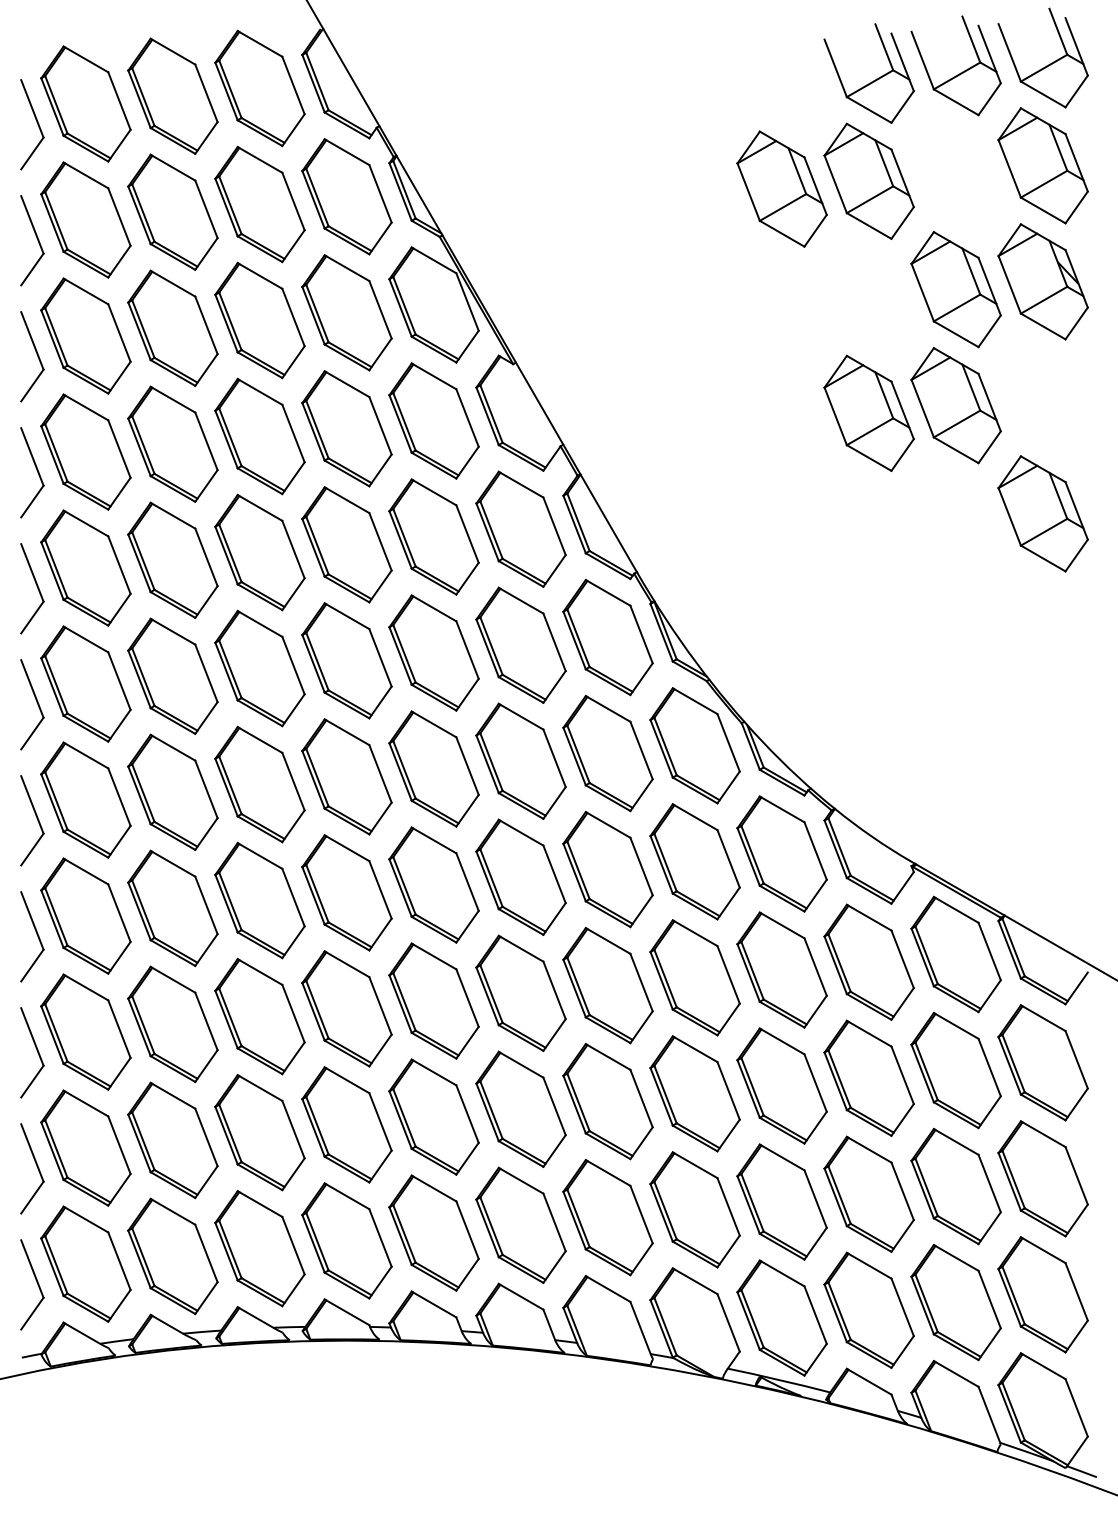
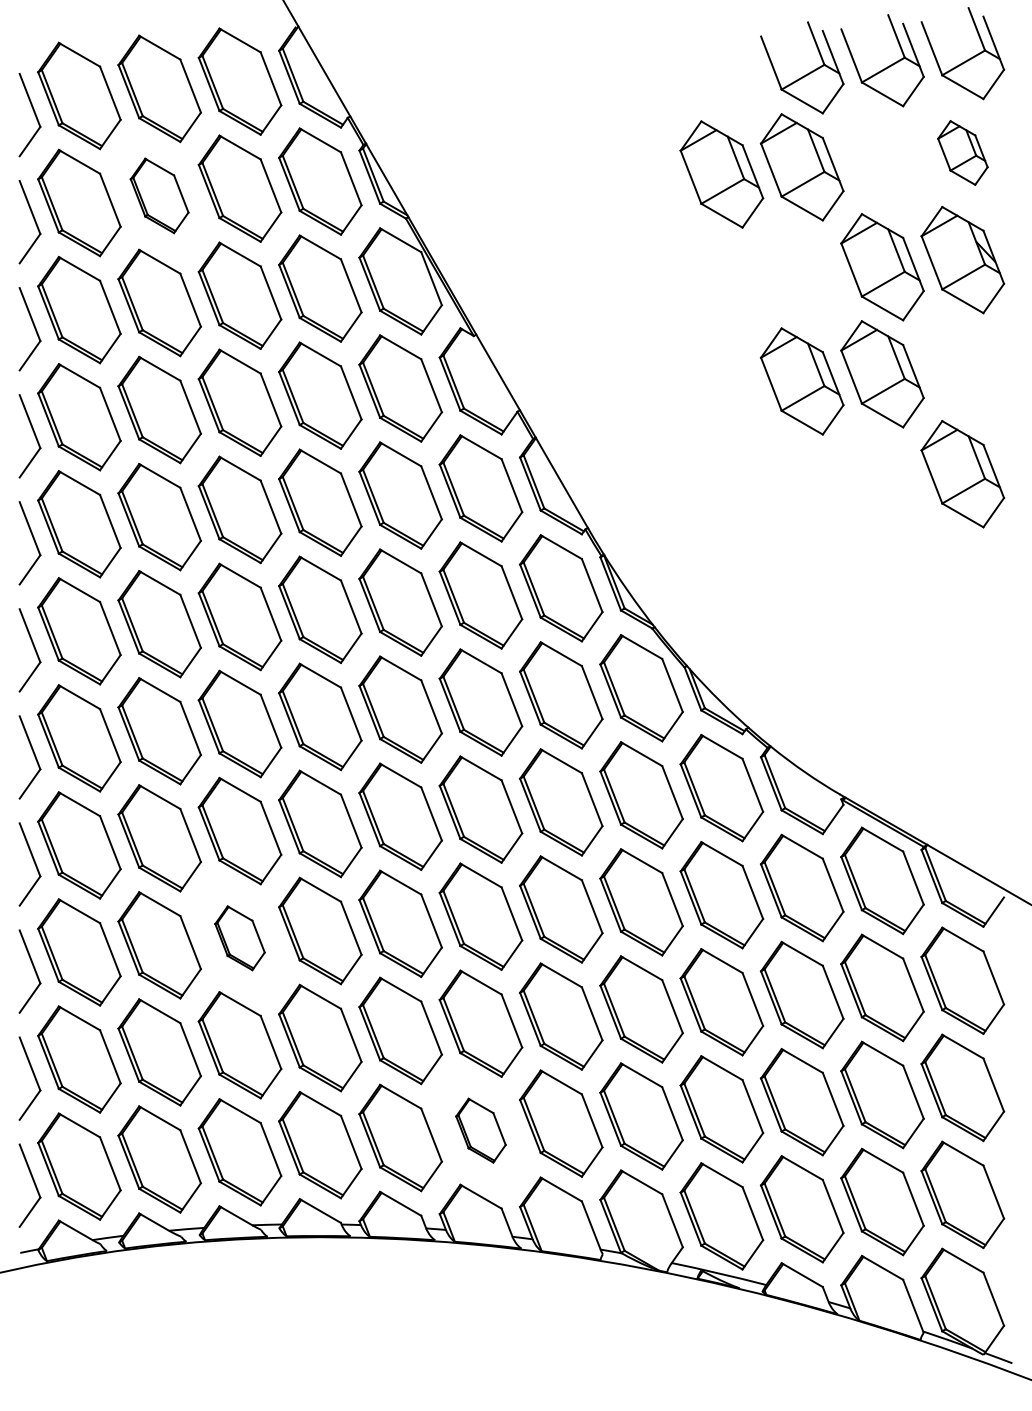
part: (1042, 165) -> (962, 152), size x0.6
part: (172, 211) -> (159, 195), size x0.7
part: (259, 1016) -> (239, 938), size x0.6
part: (520, 1225) -> (480, 1130), size x0.6

